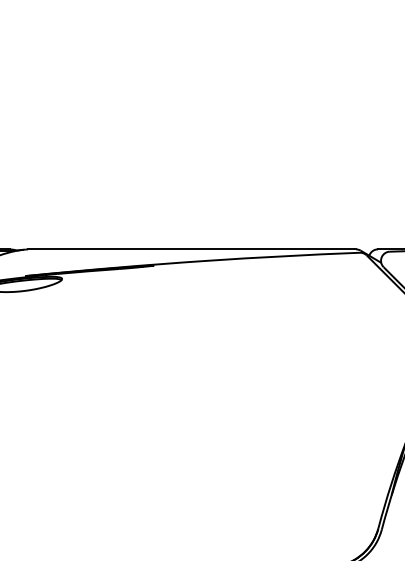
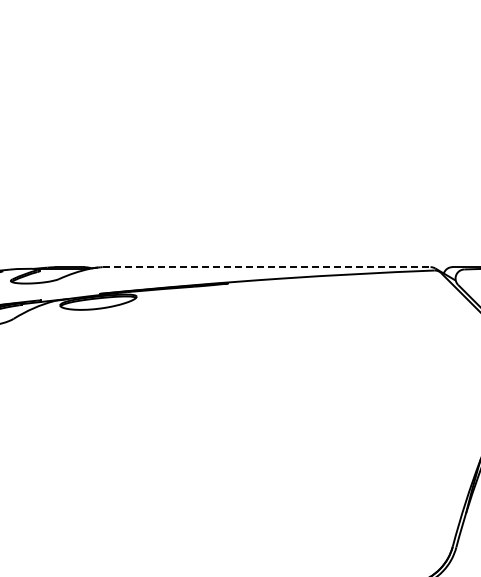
line: (191, 249) -> (266, 267), solid -> dashed

